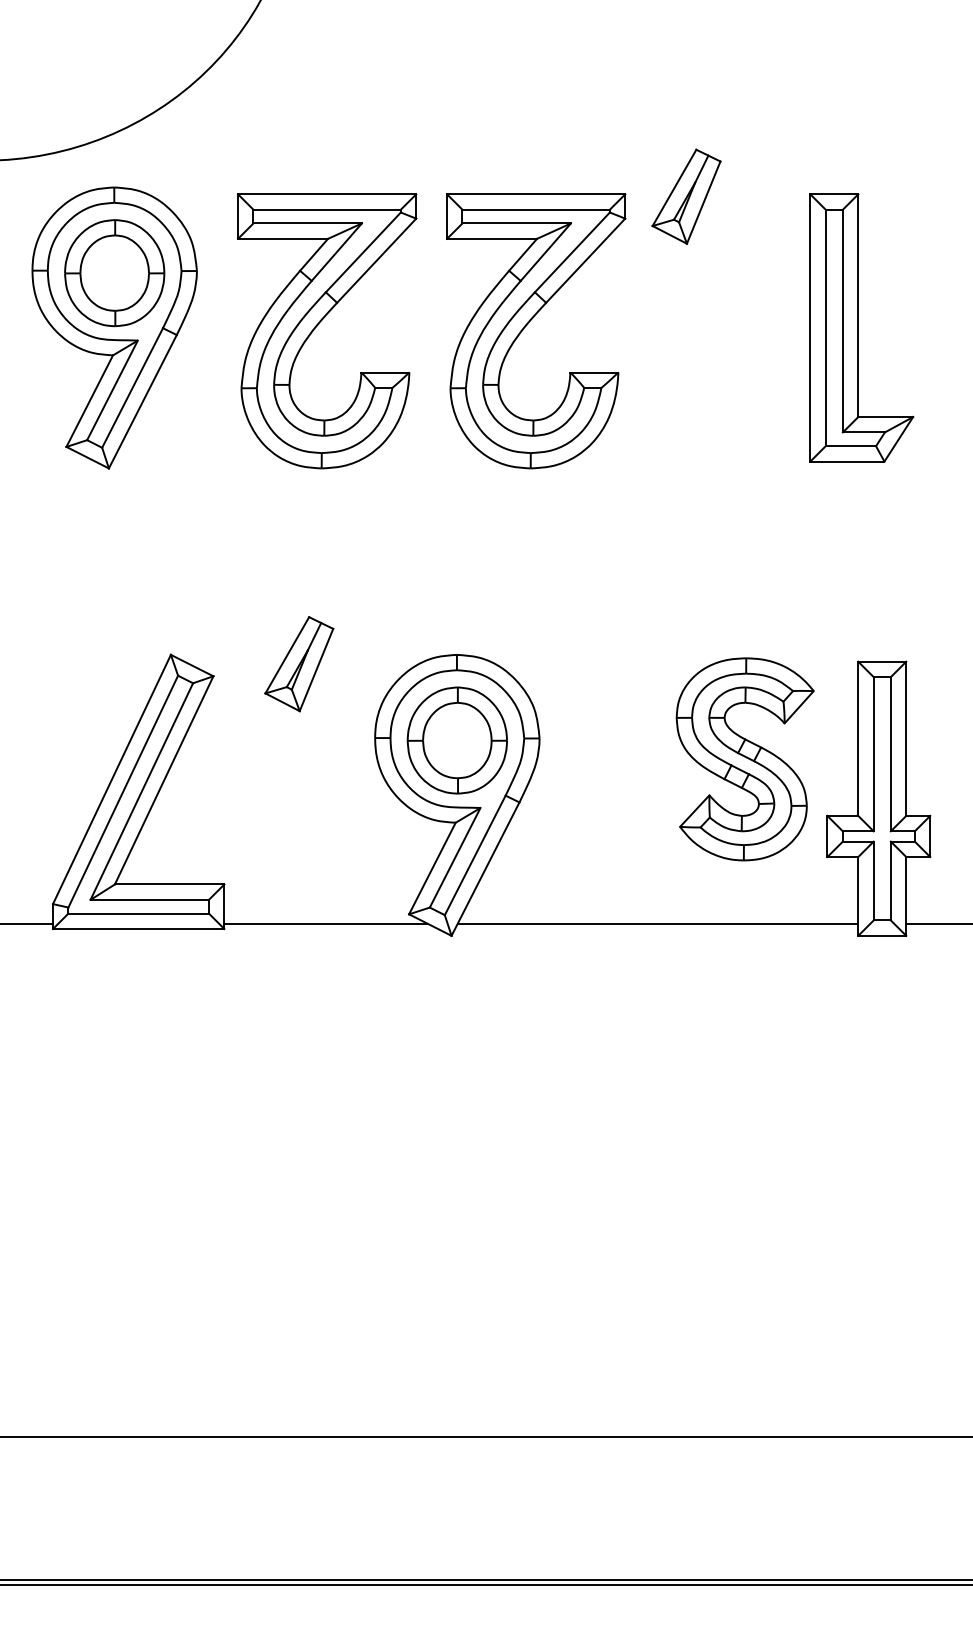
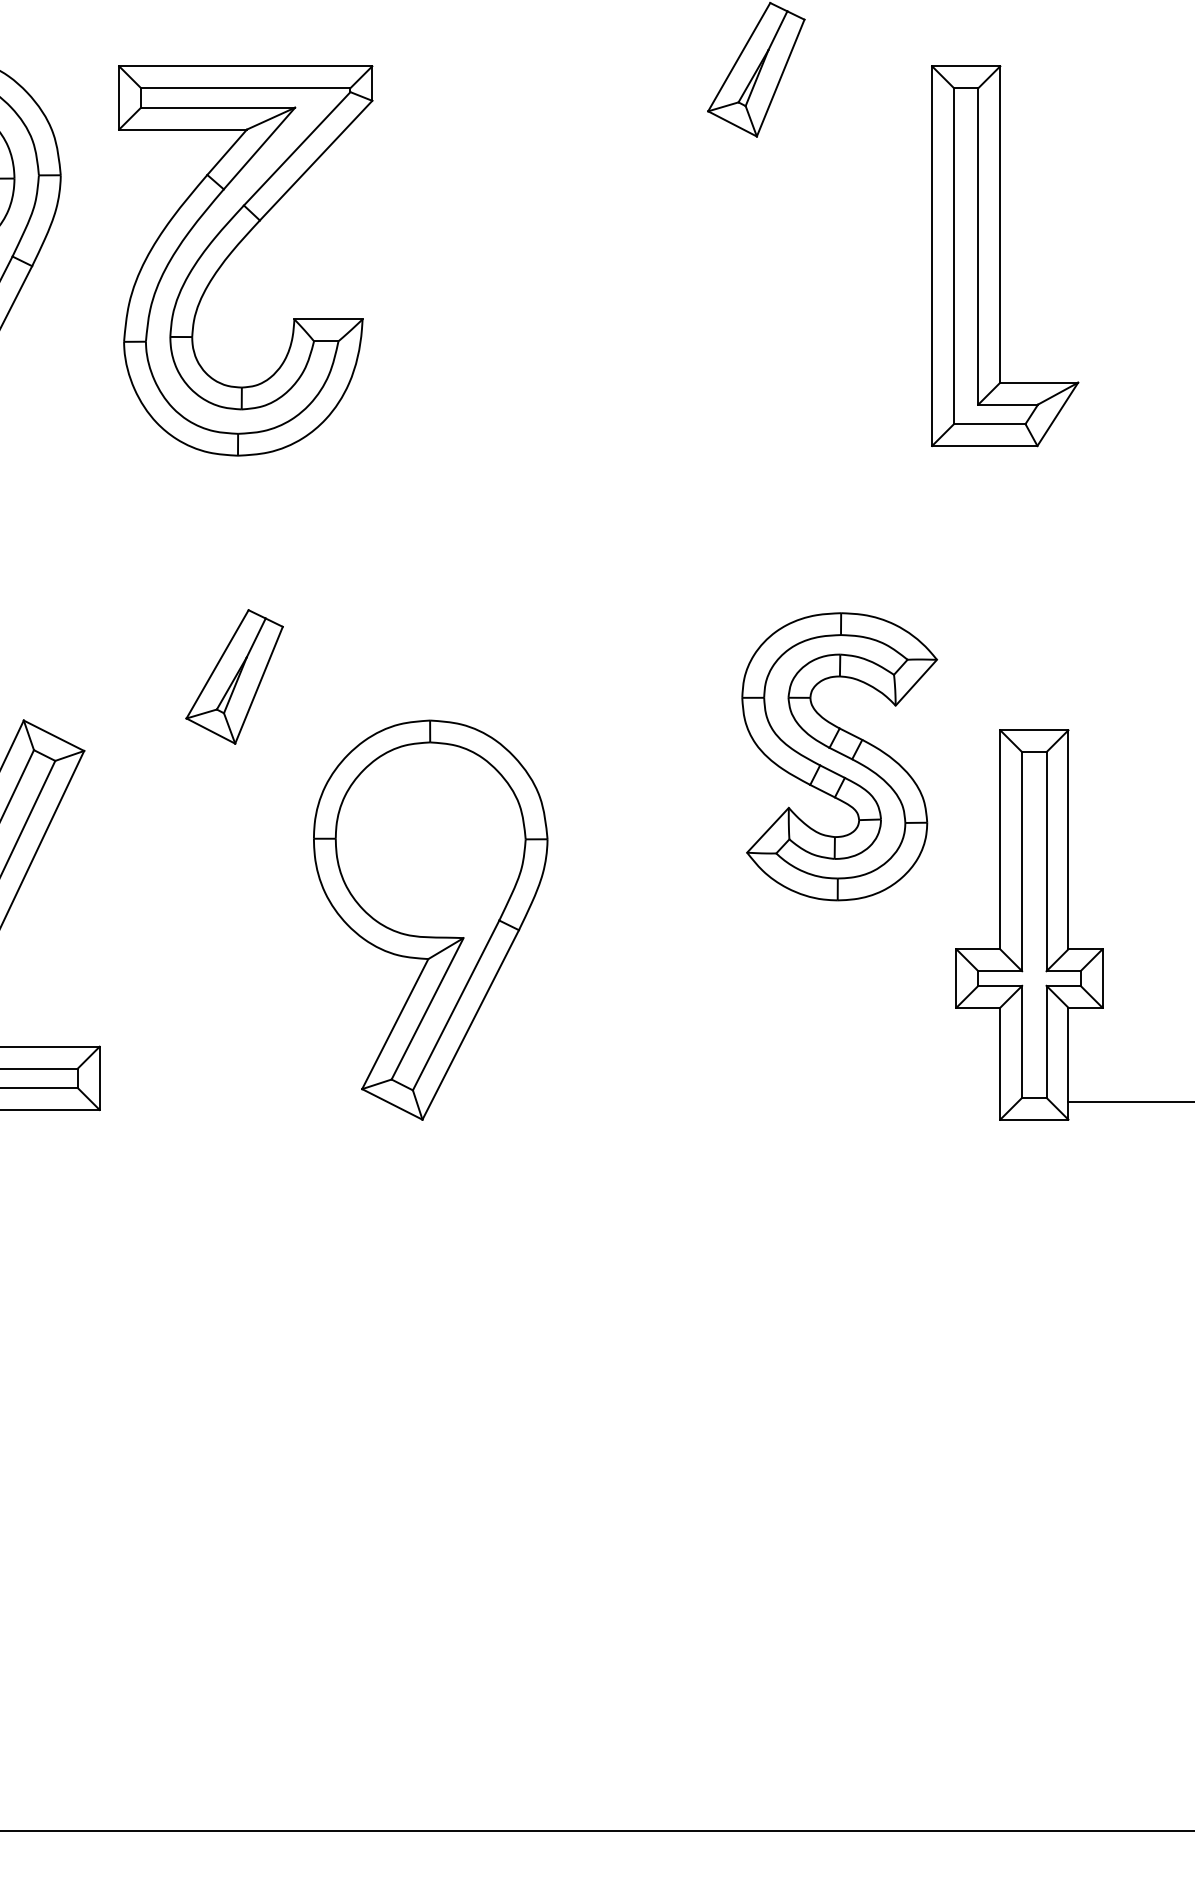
part: (528, 324) -> (531, 251), removed
part: (299, 664) -> (234, 677), moved
part: (456, 740) -> (429, 842), removed
part: (744, 759) -> (838, 756), moved
line: (325, 923) -> (243, 1102), removed
line: (657, 923) -> (715, 1102), removed

